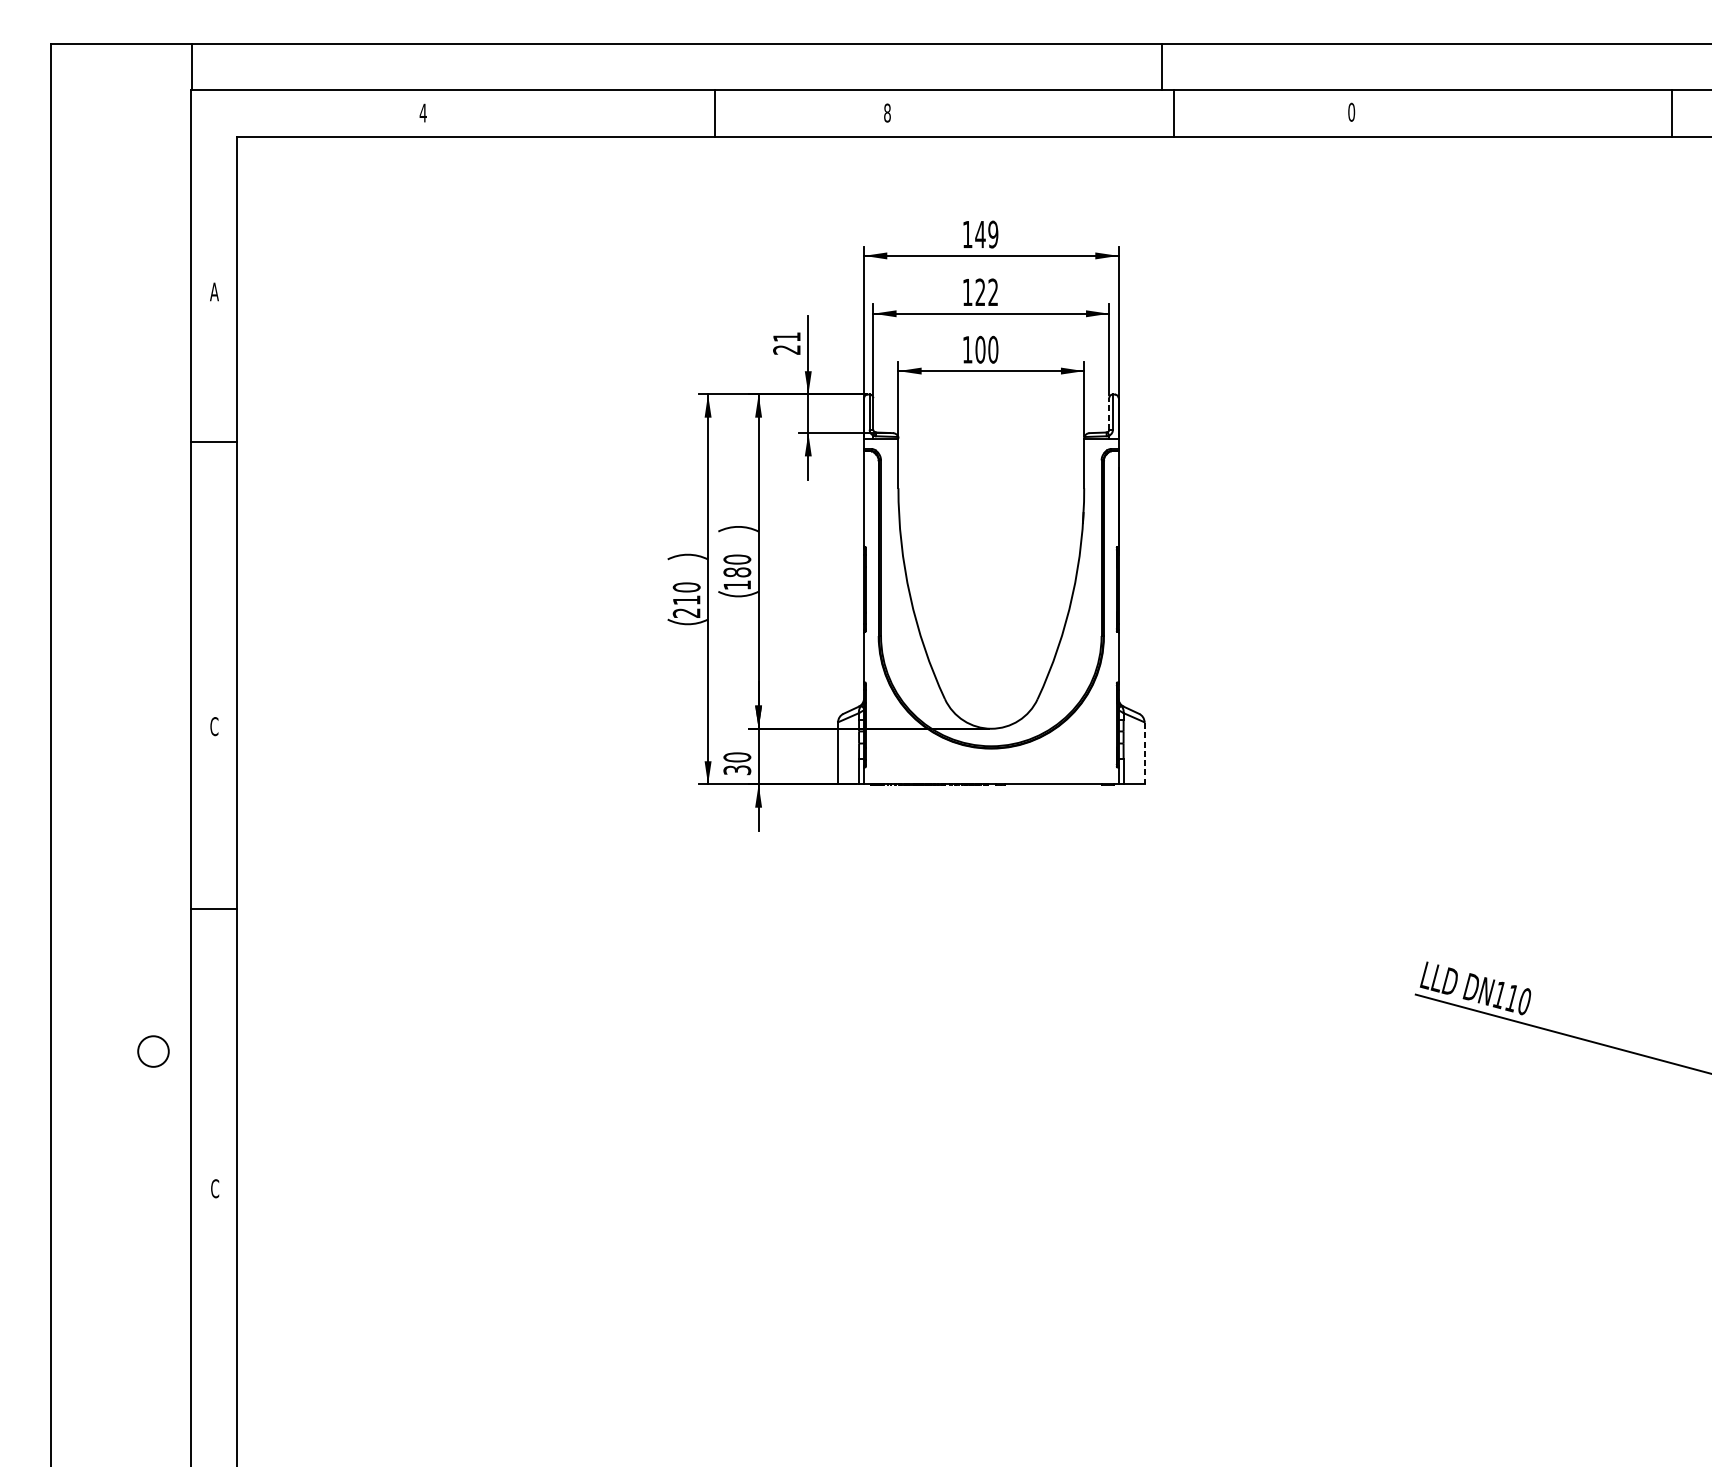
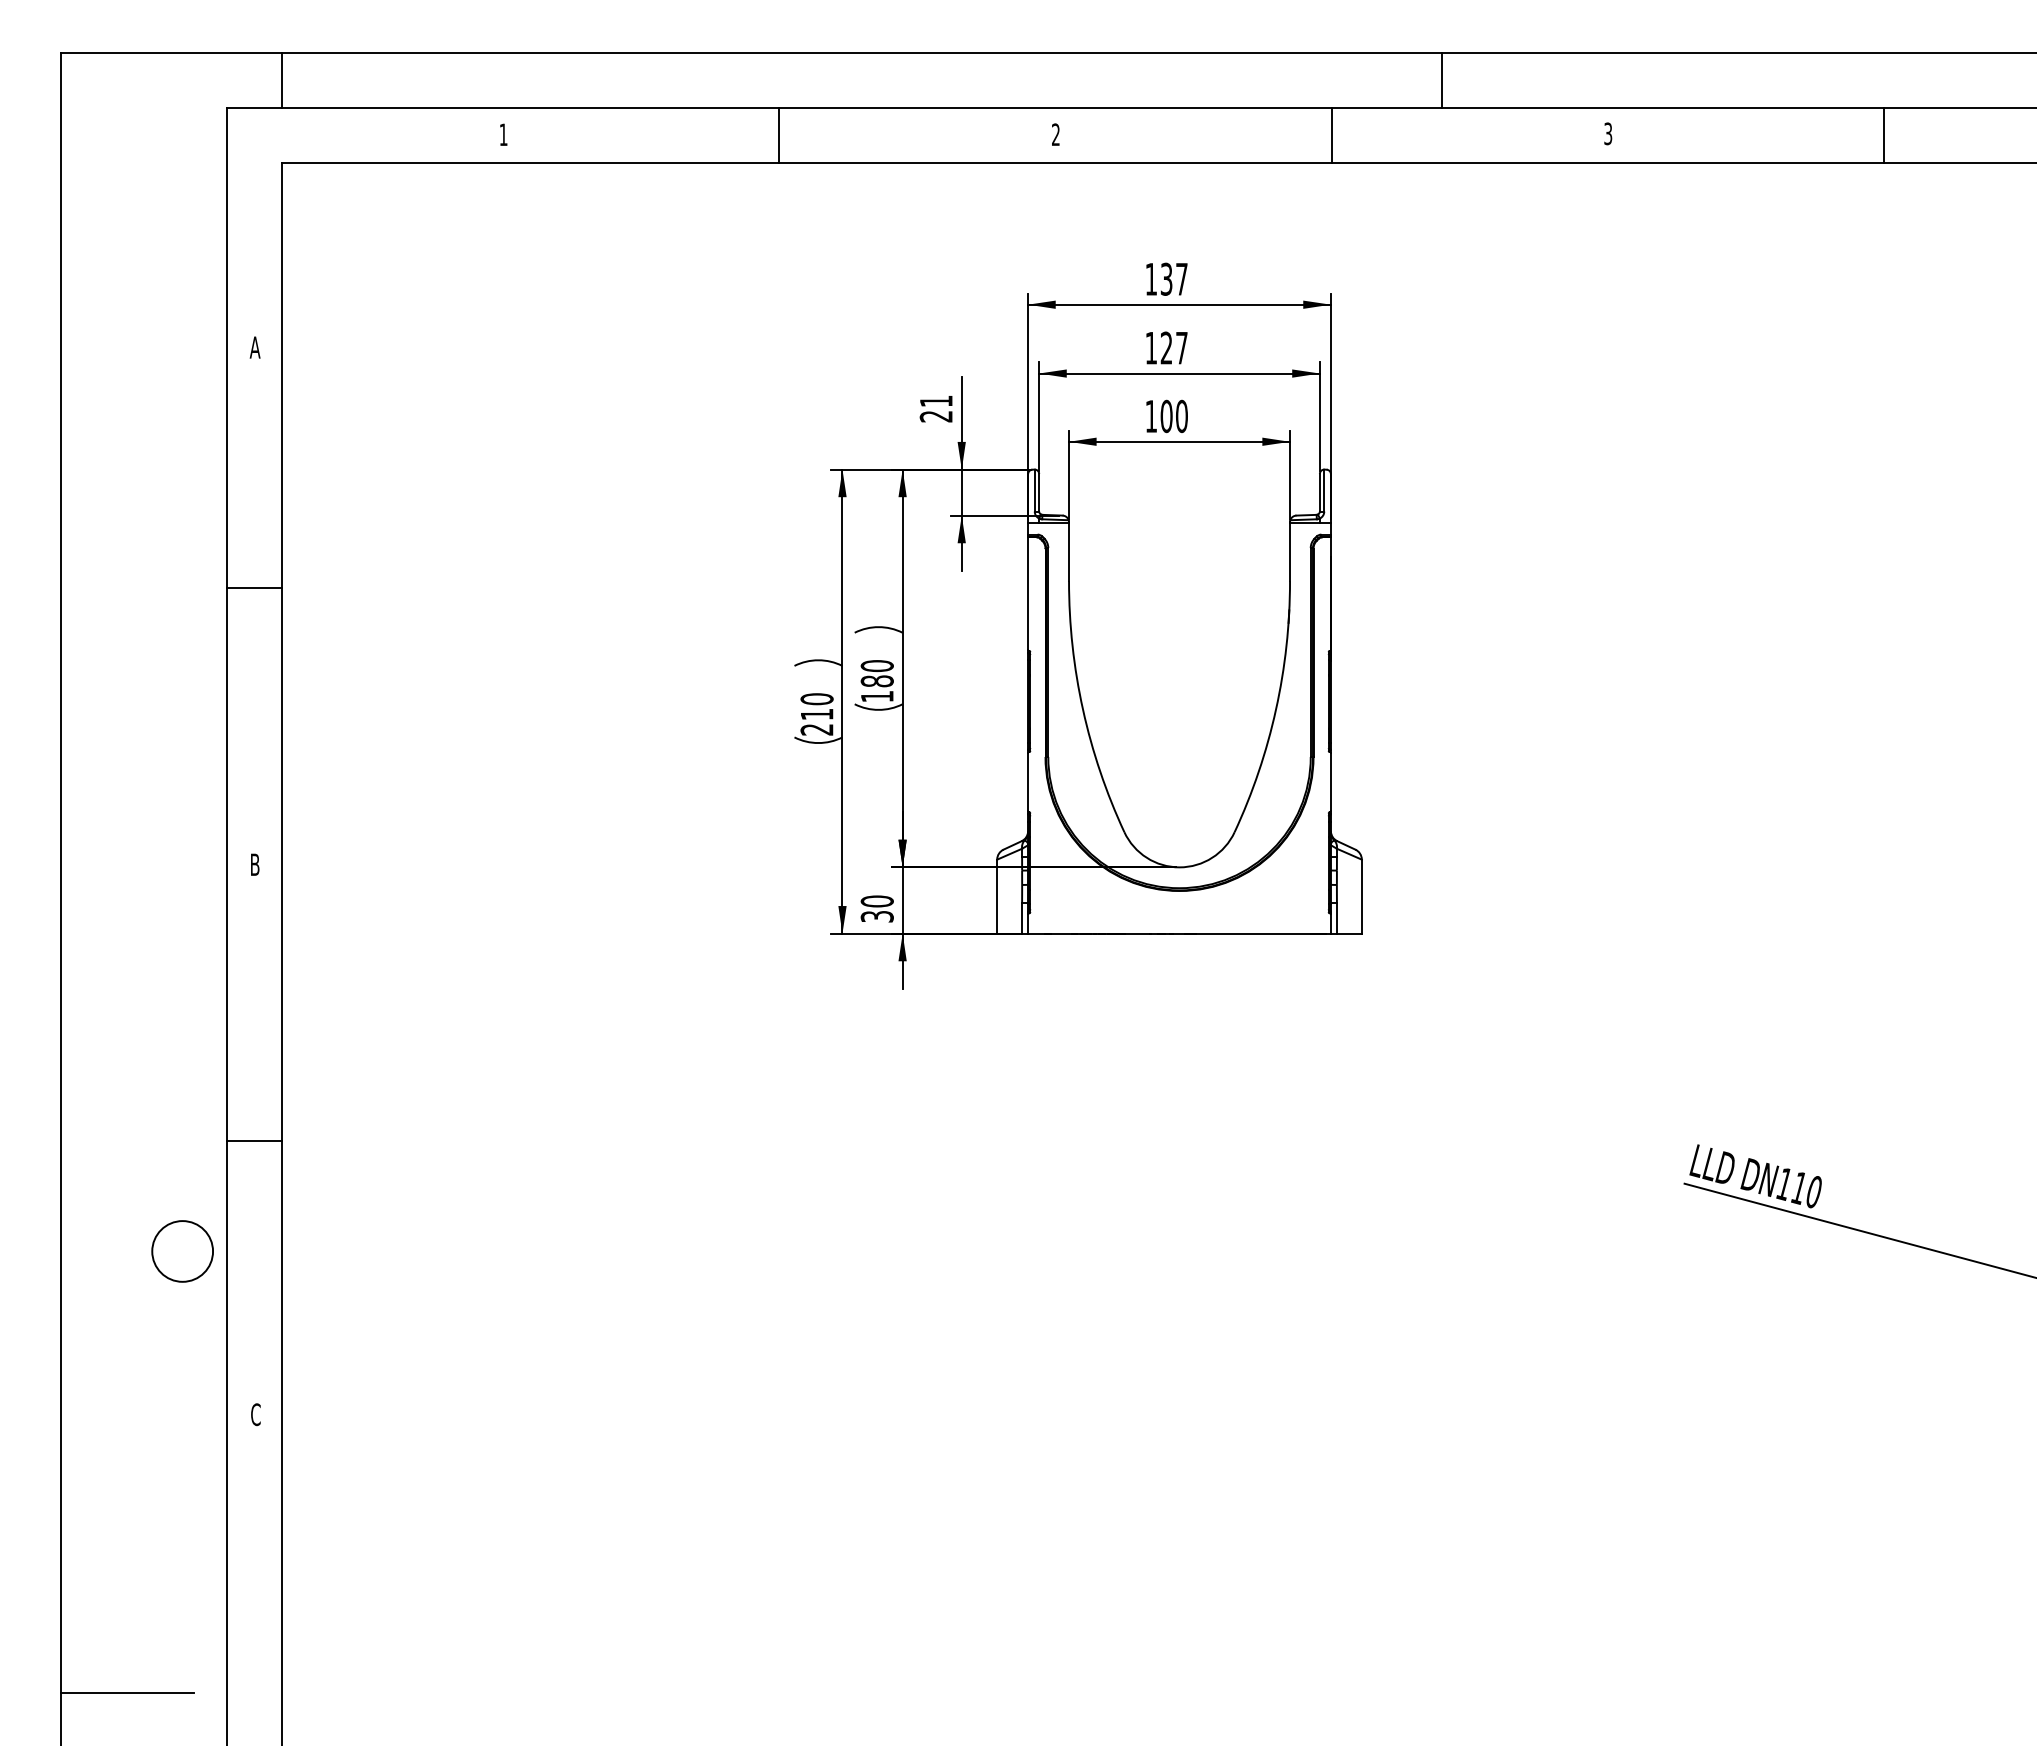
line: (192, 66) -> (282, 79), moved
line: (1161, 66) -> (1442, 79), moved
text: (423, 112) -> (503, 134), 4 -> 1
text: (887, 112) -> (1055, 134), 8 -> 2
text: (1351, 112) -> (1608, 133), 0 -> 3
line: (714, 113) -> (779, 135), moved
line: (1173, 113) -> (1331, 135), moved
line: (1672, 113) -> (1884, 135), moved
text: (986, 233) -> (1173, 278), 149 -> 137
text: (992, 291) -> (1181, 347), 122 -> 127
line: (1108, 413) -> (1319, 492), dashed -> solid
line: (213, 442) -> (254, 588), moved
text: (213, 726) -> (254, 864), C -> B
line: (1144, 753) -> (1361, 896), dashed -> solid
line: (213, 908) -> (254, 1140), moved
circle: (153, 1051) -> (182, 1251), size x1.67
line: (107, 1423) -> (127, 1693), added

